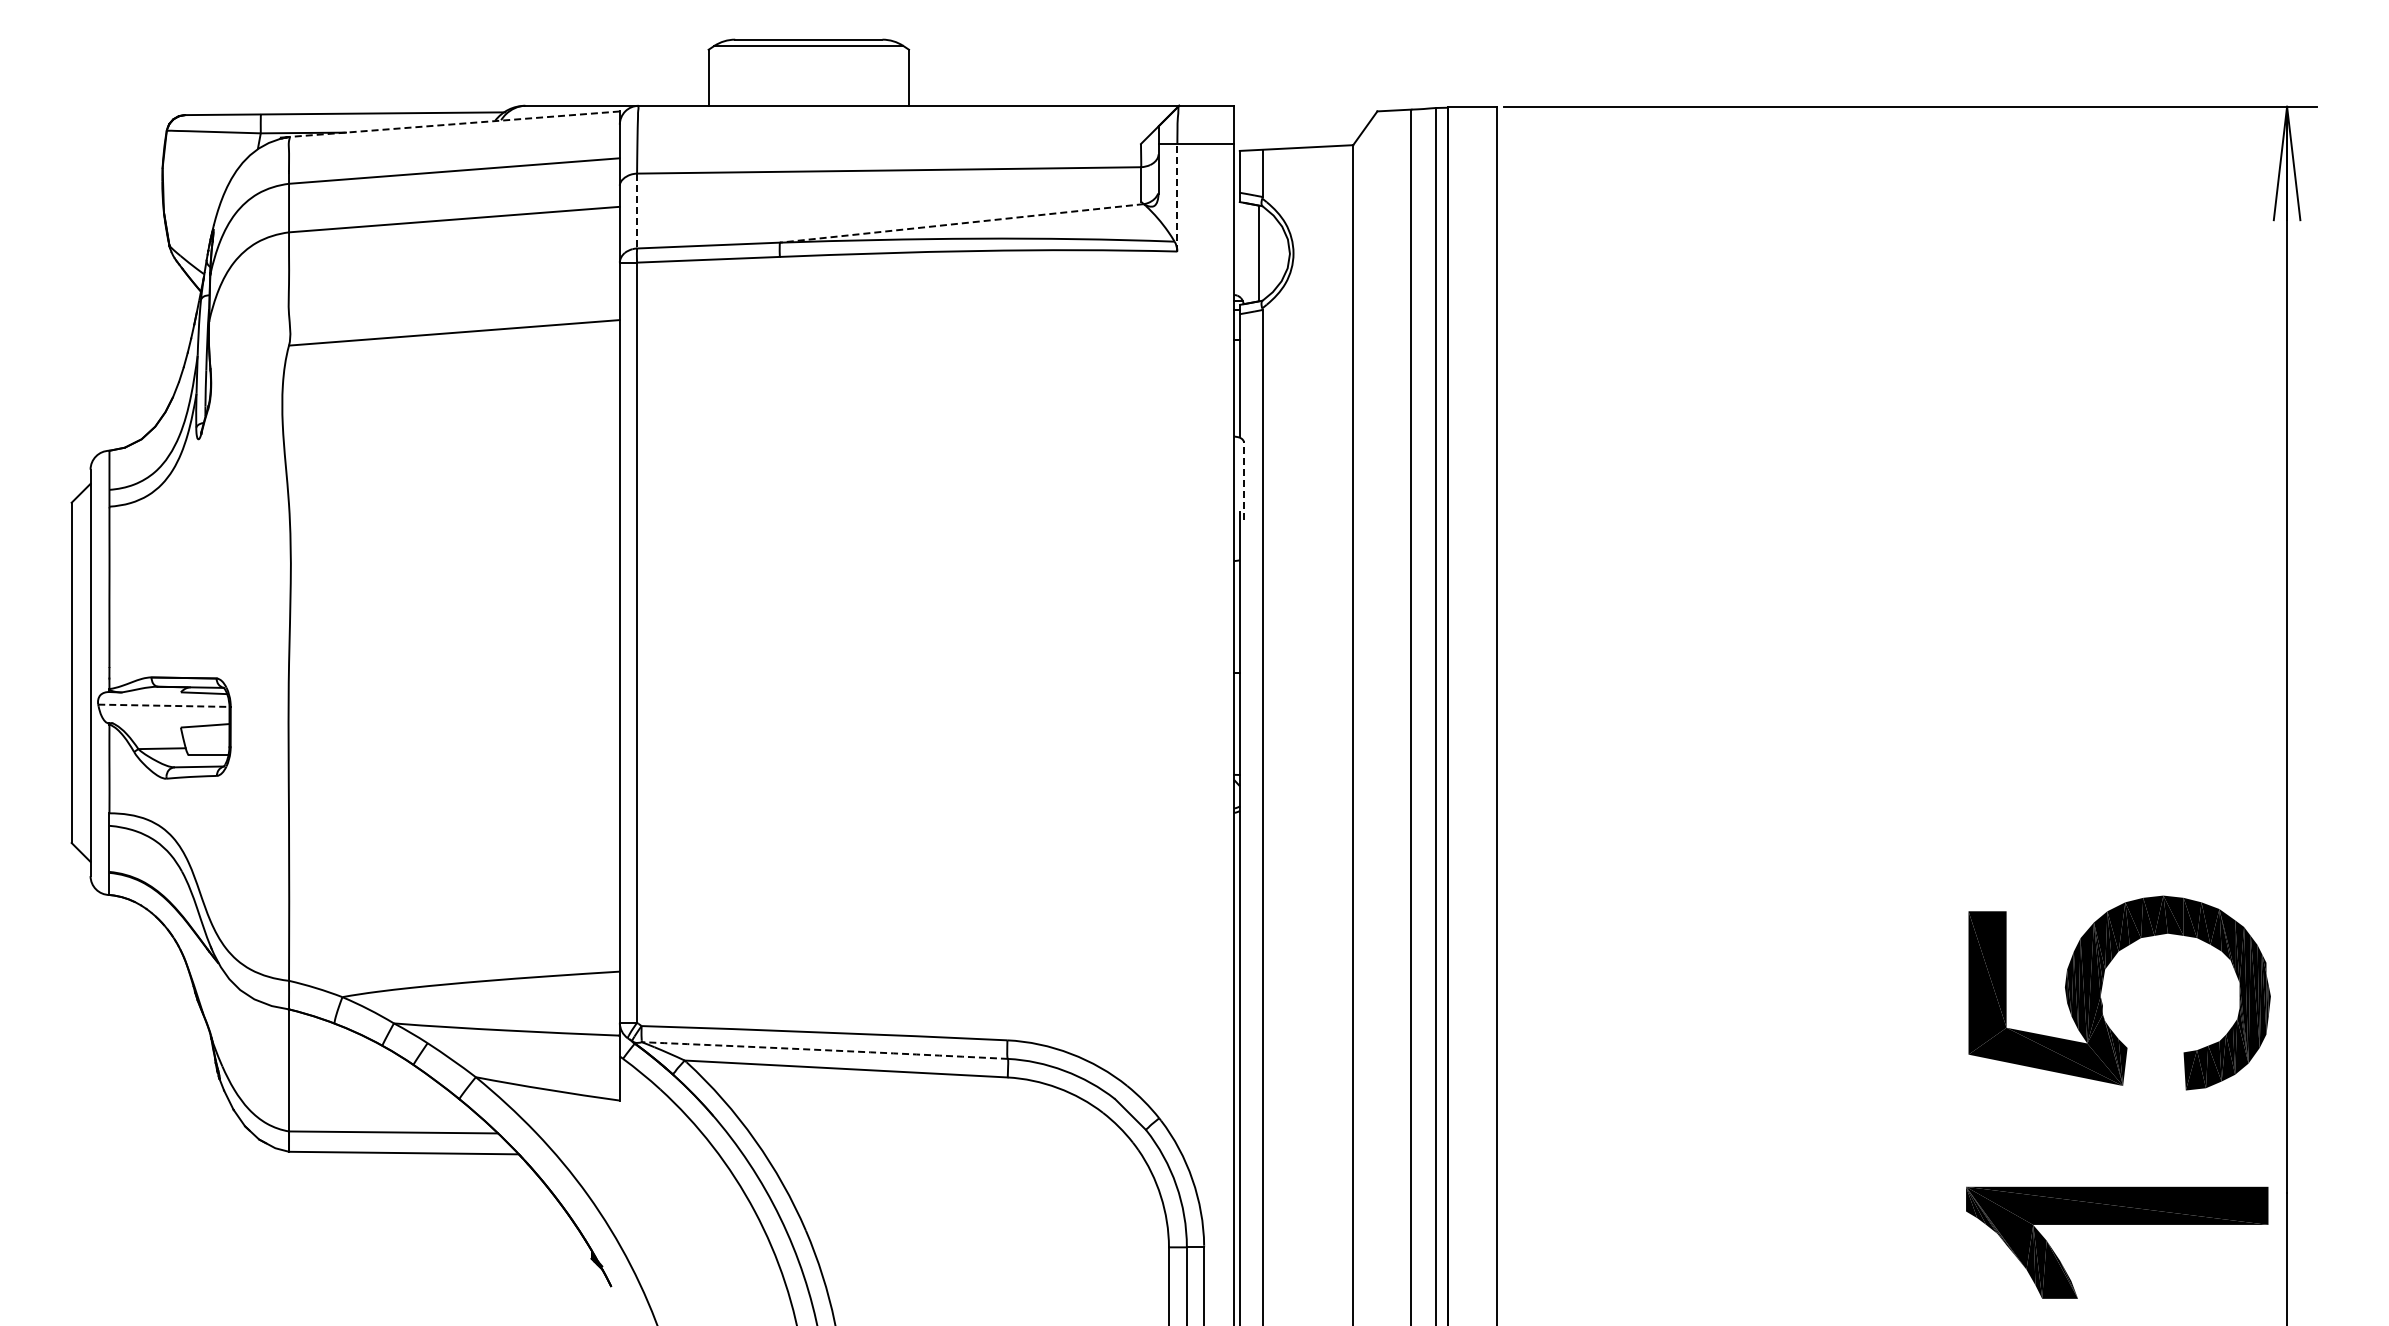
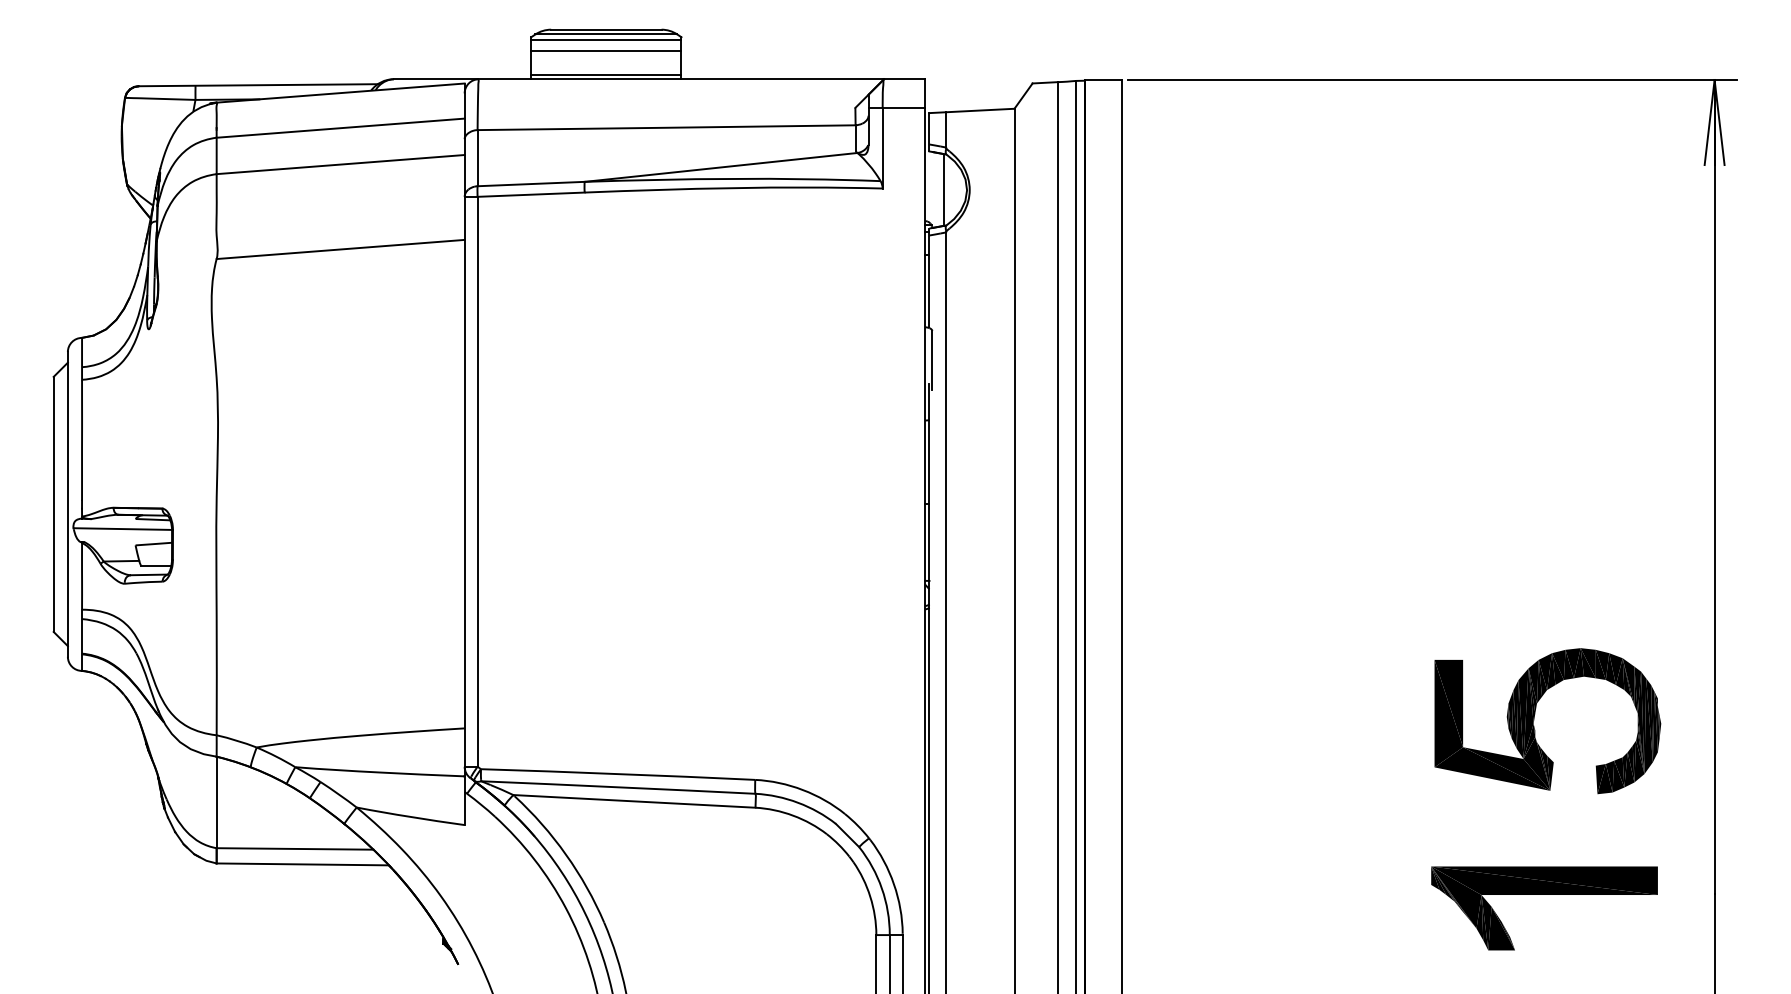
line: (808, 52) -> (606, 39), added
line: (808, 68) -> (606, 51), added
line: (808, 100) -> (606, 75), added
line: (452, 124) -> (339, 93), dashed -> solid
line: (1177, 197) -> (882, 148), dashed -> solid
line: (637, 211) -> (477, 158), dashed -> solid
line: (961, 223) -> (720, 167), dashed -> solid
line: (1243, 480) -> (932, 360), dashed -> solid
line: (163, 705) -> (122, 528), dashed -> solid
part: (2102, 987) -> (1534, 717), moved
arc: (824, 1050) -> (618, 787), dashed -> solid
part: (2117, 1224) -> (1544, 894), moved

